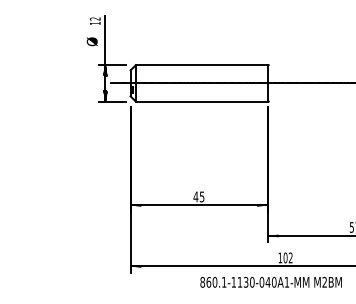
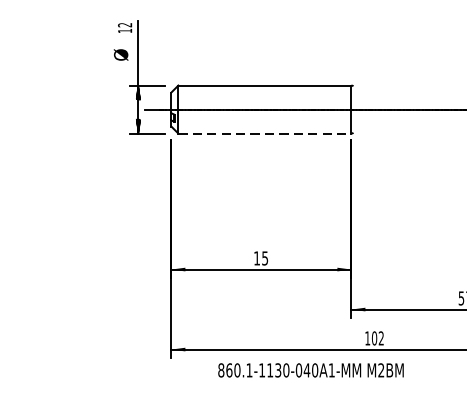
line: (201, 101) -> (264, 133), solid -> dashed
text: (195, 196) -> (256, 257), 45 -> 15
text: (270, 281) -> (310, 369), moved

